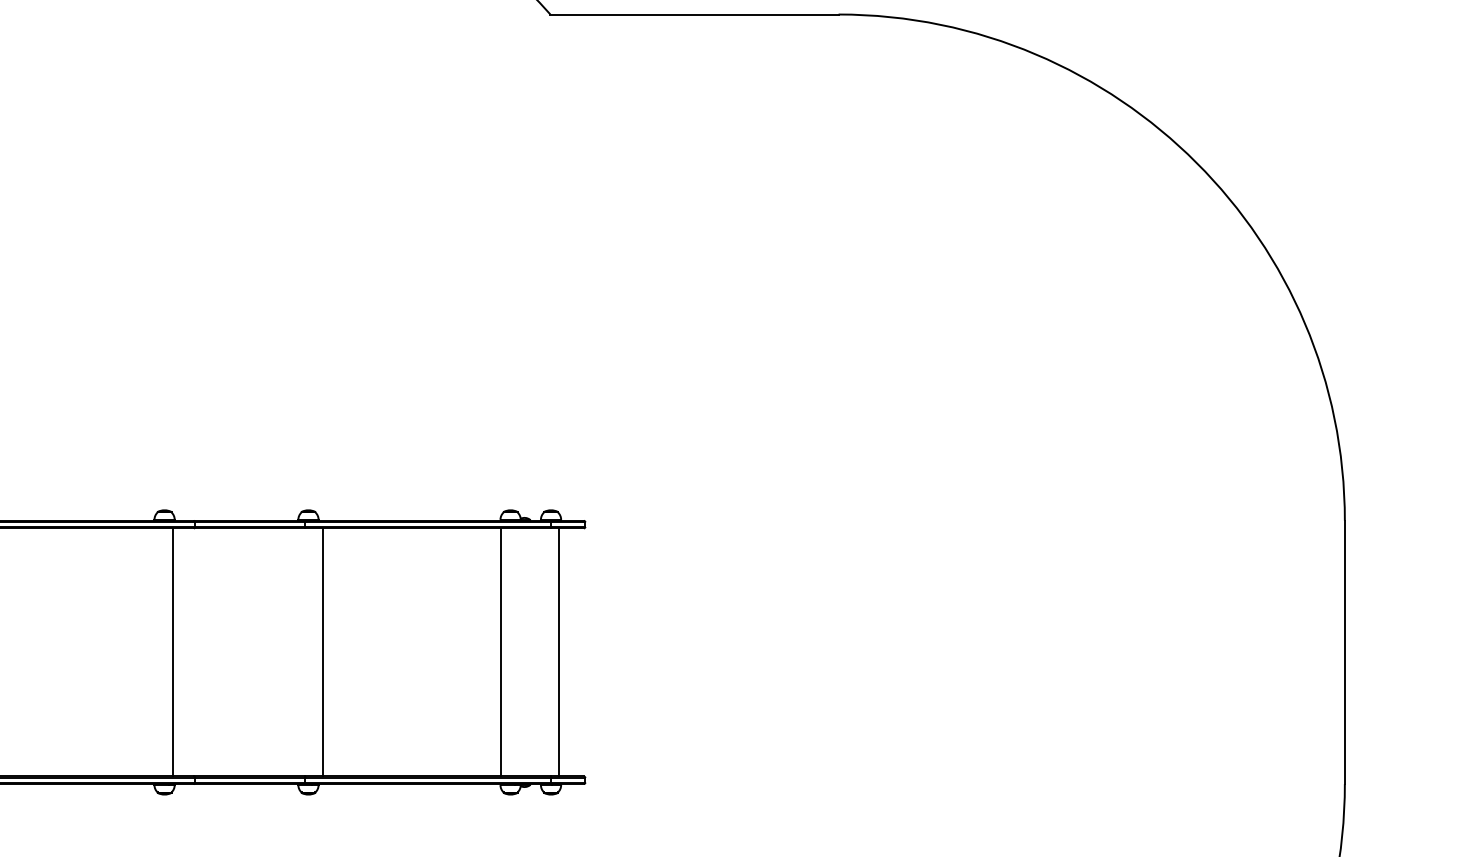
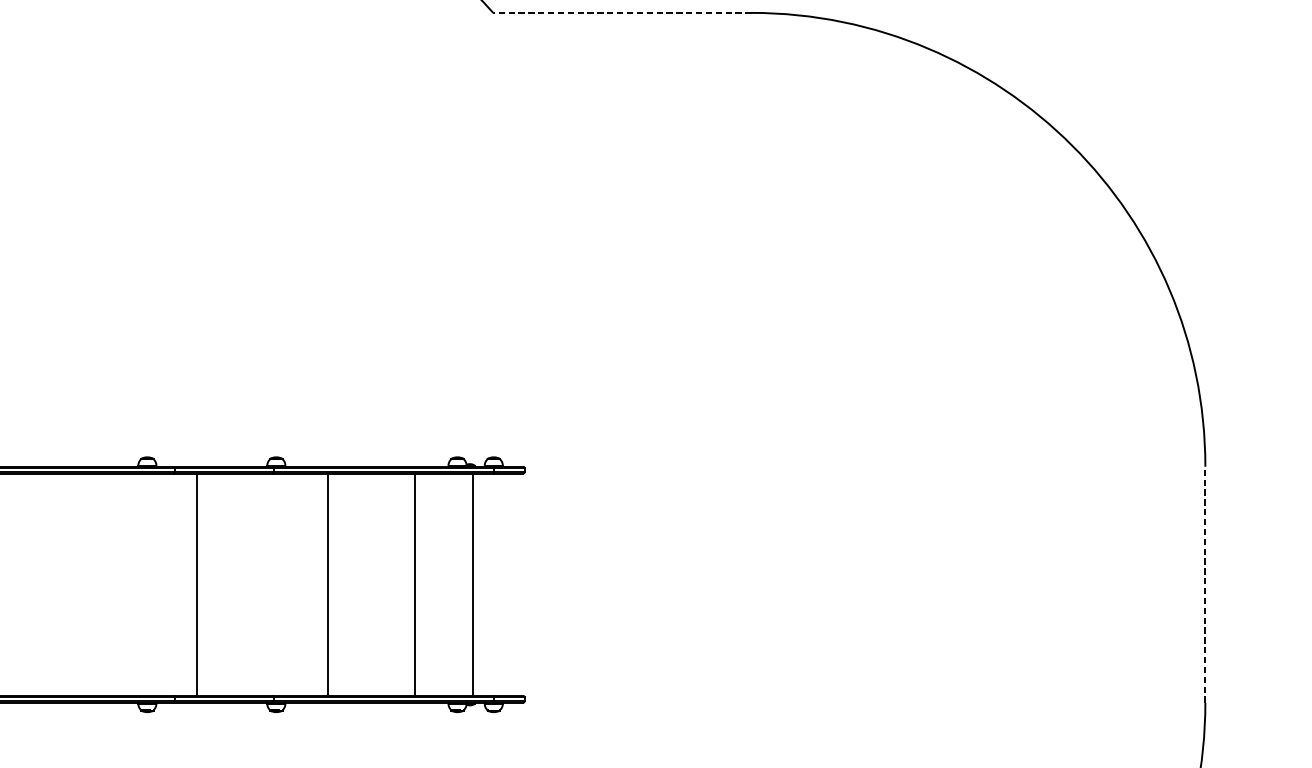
line: (693, 14) -> (621, 12), solid -> dashed
line: (173, 652) -> (197, 584), moved
line: (322, 652) -> (327, 584), moved
line: (500, 652) -> (414, 584), moved
line: (558, 652) -> (472, 584), moved
line: (1344, 652) -> (1205, 584), solid -> dashed

